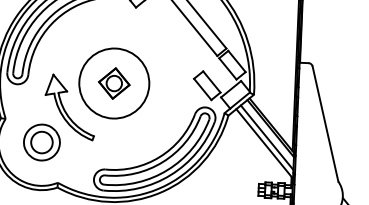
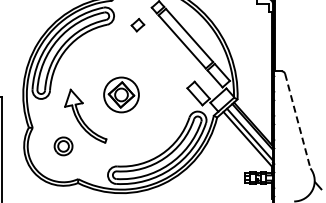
circle: (114, 82) -> (121, 94), size x0.6
line: (325, 124) -> (297, 121), solid -> dashed
part: (41, 142) -> (63, 146), size x0.6

